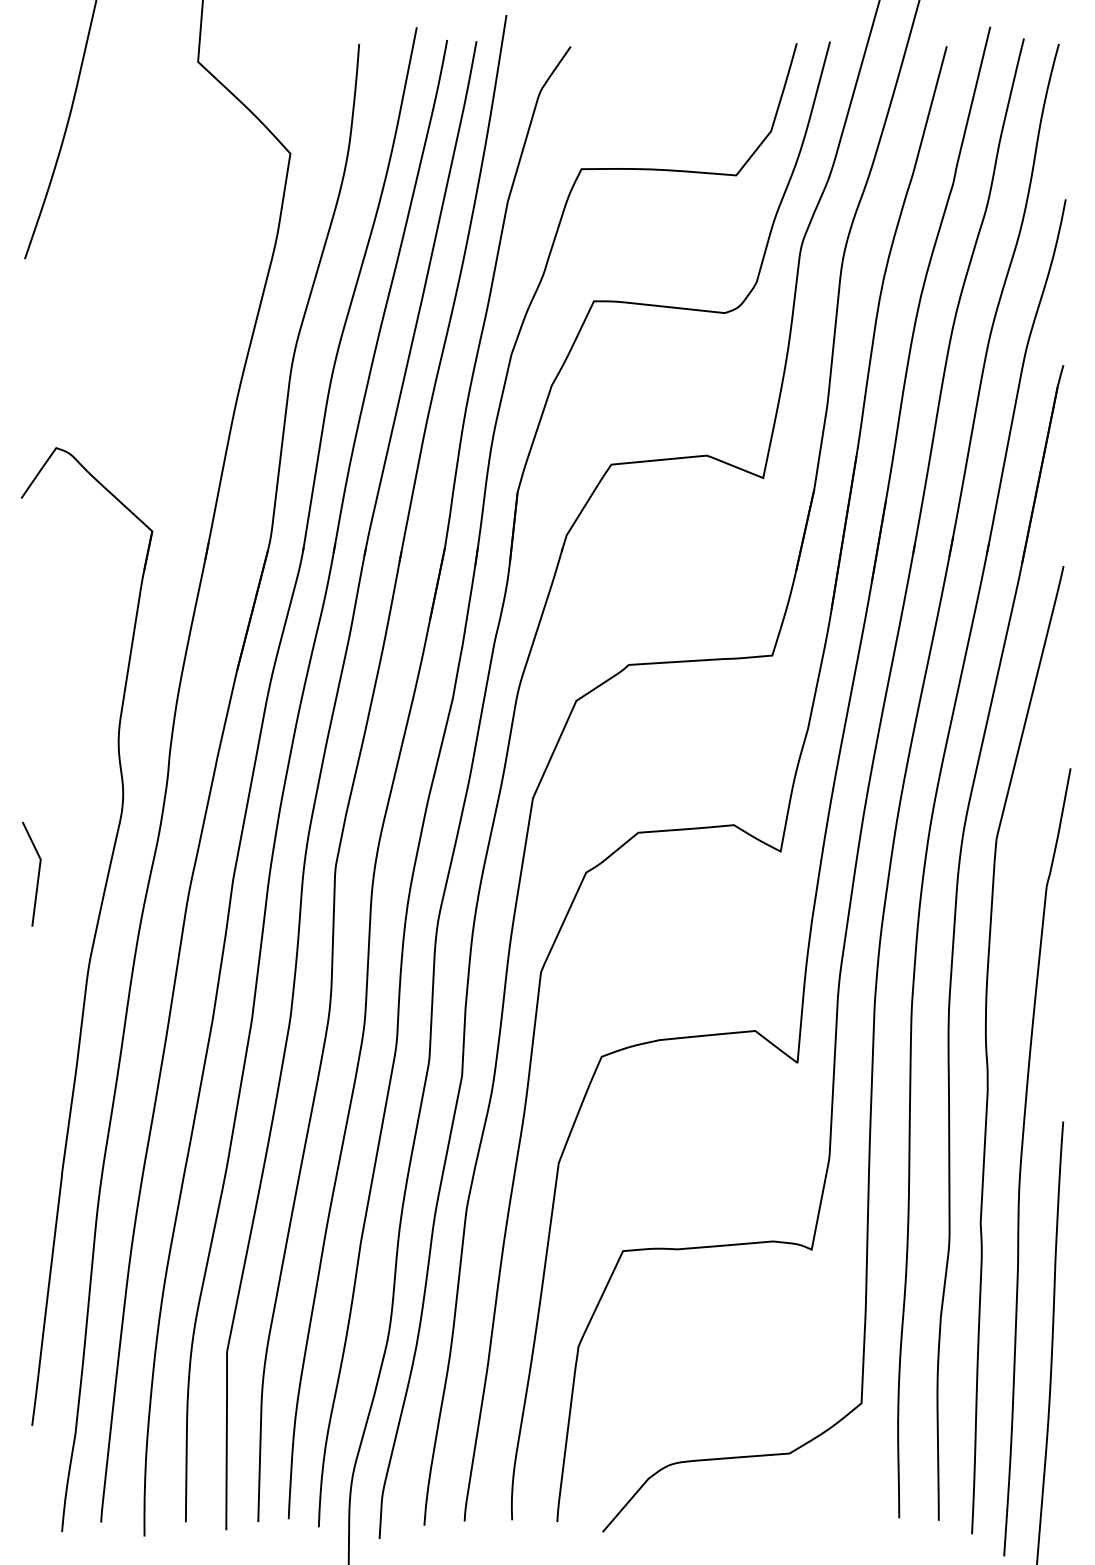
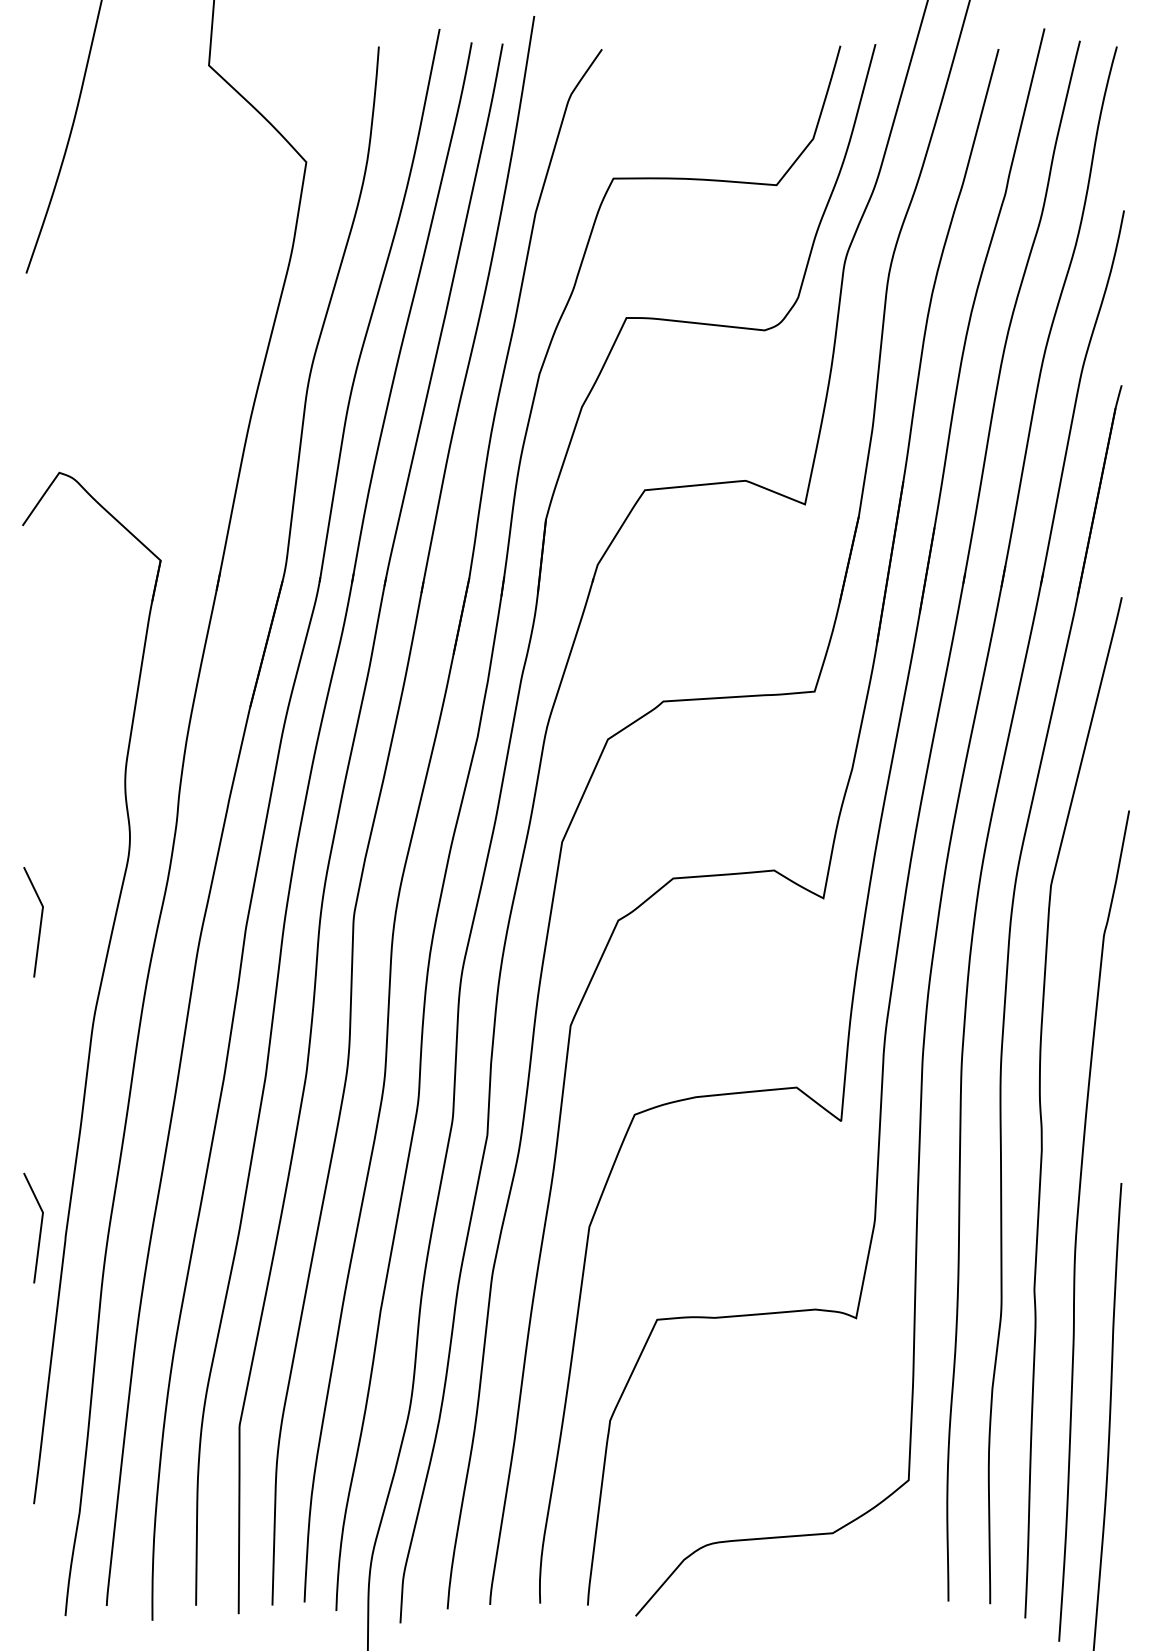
line: (37, 1165) -> (39, 1229), added

